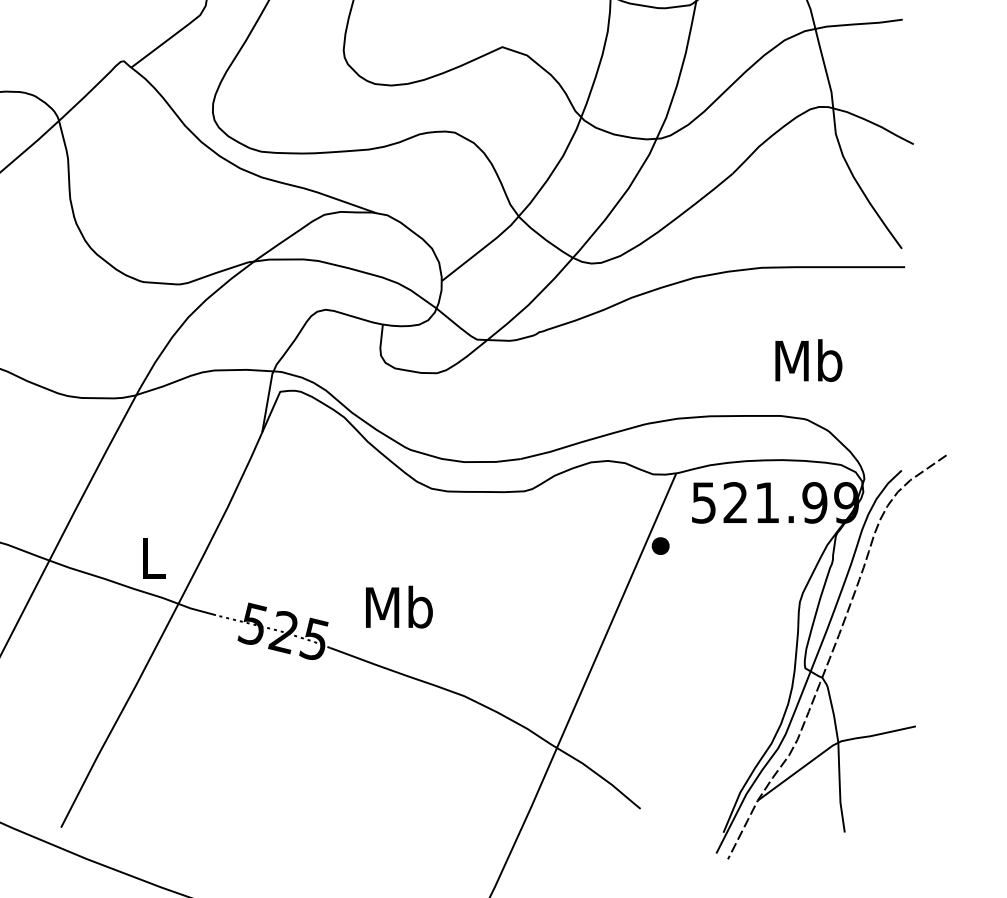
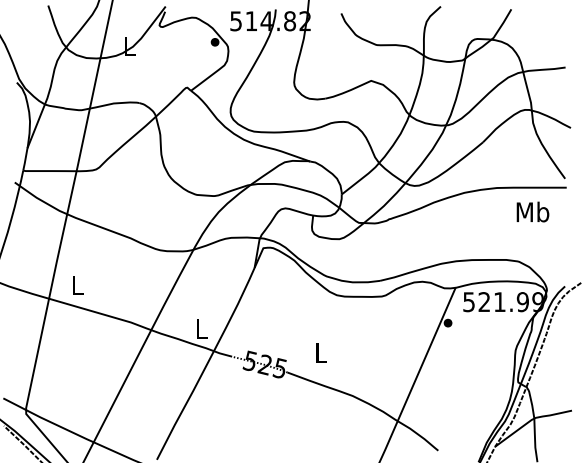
text: (807, 359) -> (532, 211), moved
text: (400, 606) -> (321, 352), Mb -> L

